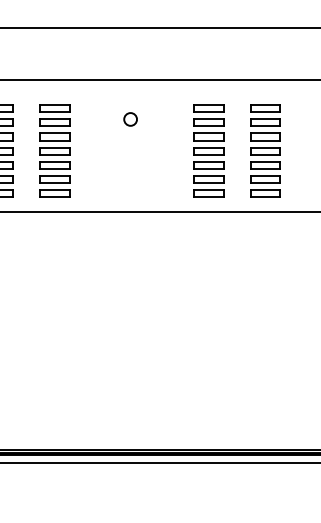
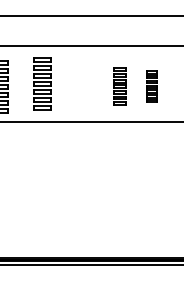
circle: (129, 119) -> (74, 68), removed
part: (54, 150) -> (42, 83), moved
part: (208, 150) -> (119, 86), size x0.7
part: (266, 150) -> (152, 86), size x0.6

